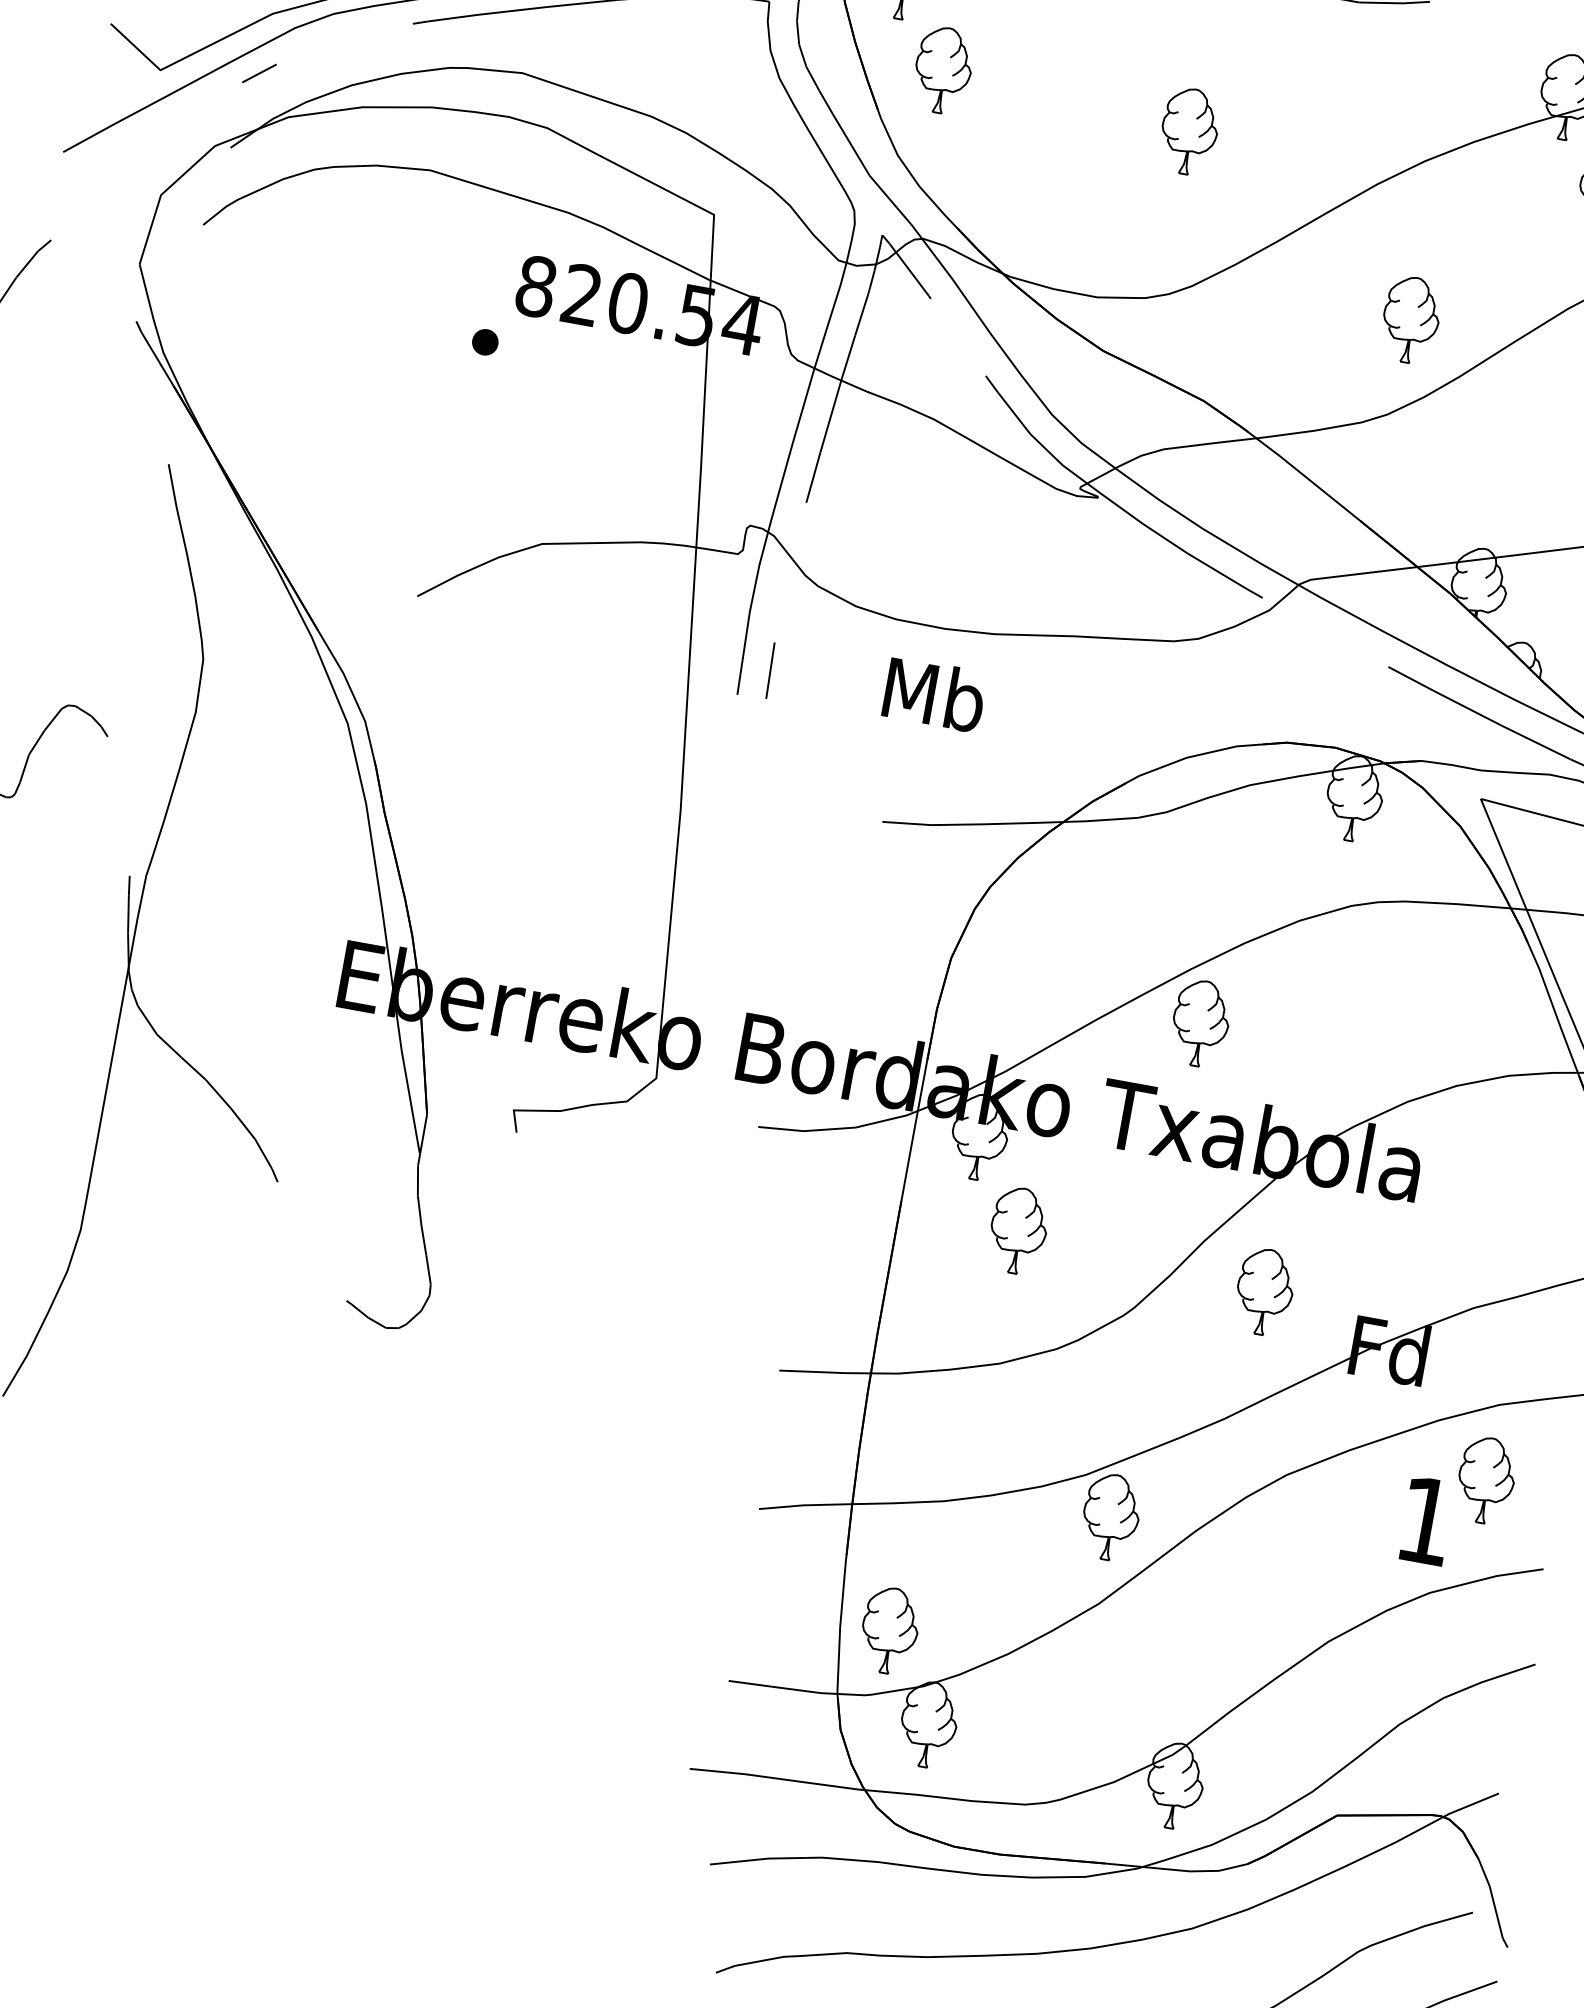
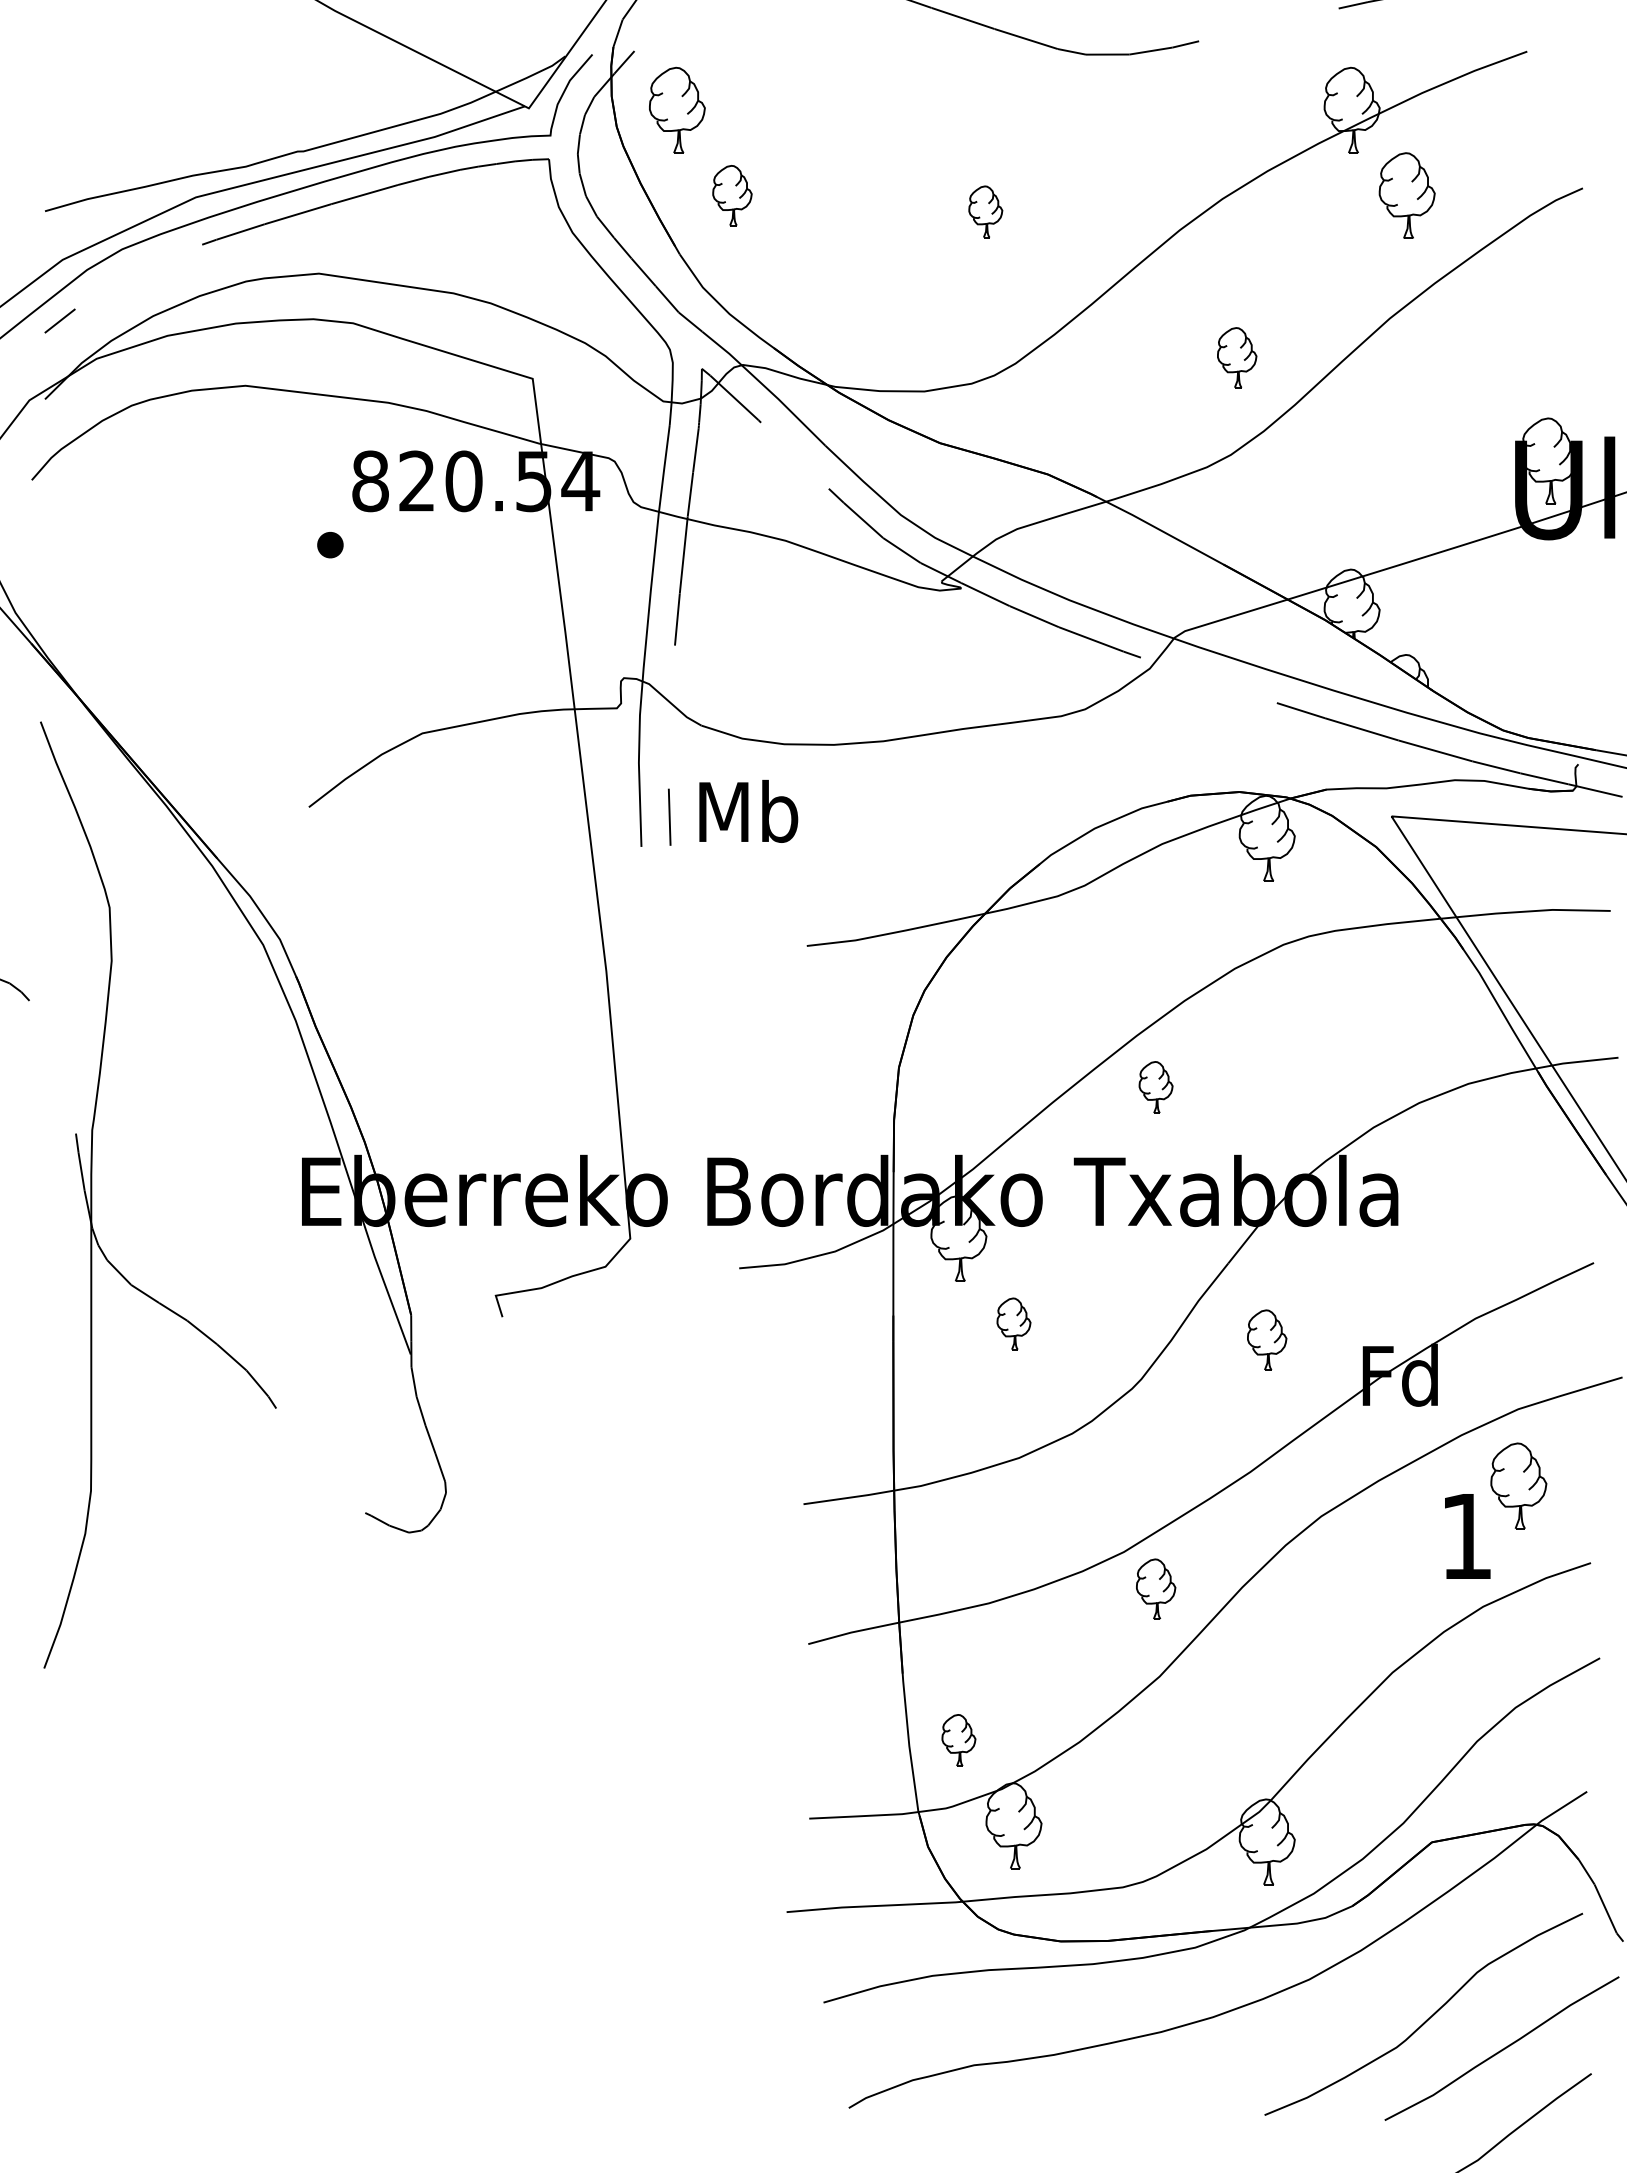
part: (943, 70) -> (732, 195), size x0.7
part: (1189, 131) -> (985, 211), size x0.6
part: (1410, 319) -> (1236, 357), size x0.7
text: (934, 694) -> (748, 811), moved
part: (1200, 1023) -> (1155, 1087), size x0.6
part: (1018, 1230) -> (1013, 1323), size x0.6
part: (1264, 1291) -> (1266, 1339), size x0.7
part: (1110, 1516) -> (1155, 1588), size x0.7
part: (889, 1630) -> (958, 1740), size x0.6

